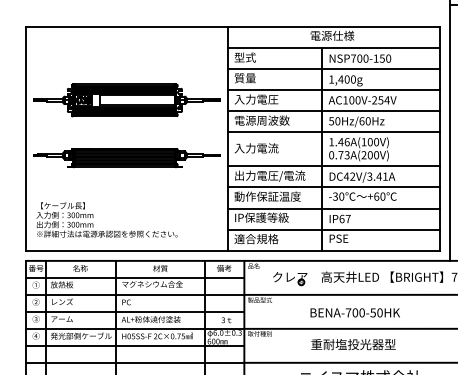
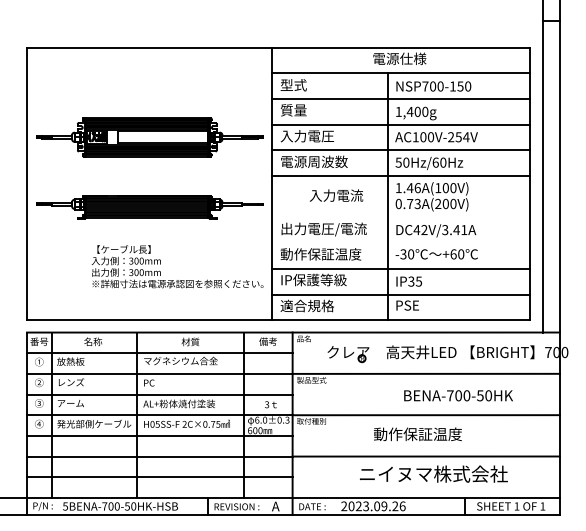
text: (256, 148) -> (336, 195), moved
line: (333, 166) -> (401, 217), removed
line: (333, 187) -> (401, 243), removed
text: (345, 218) -> (415, 281), IP67 -> IP35
text: (106, 219) -> (177, 266), moved
text: (355, 312) -> (458, 395), moved
text: (352, 344) -> (424, 434), 重耐塩投光器型 -> 動作保証温度

